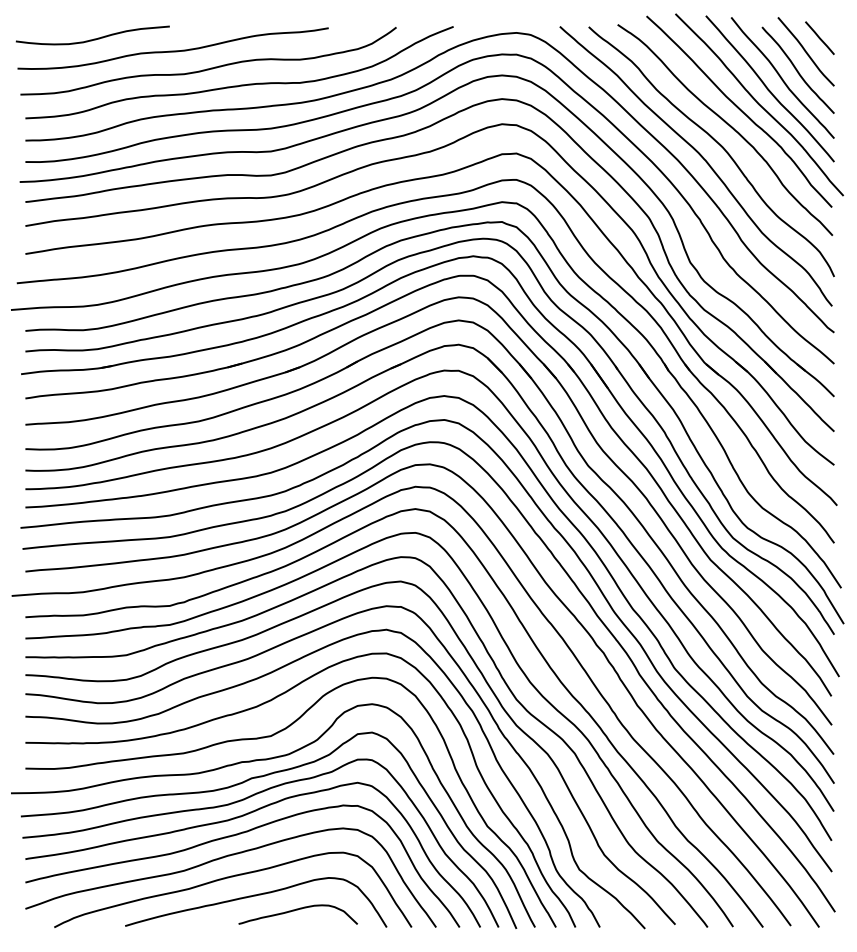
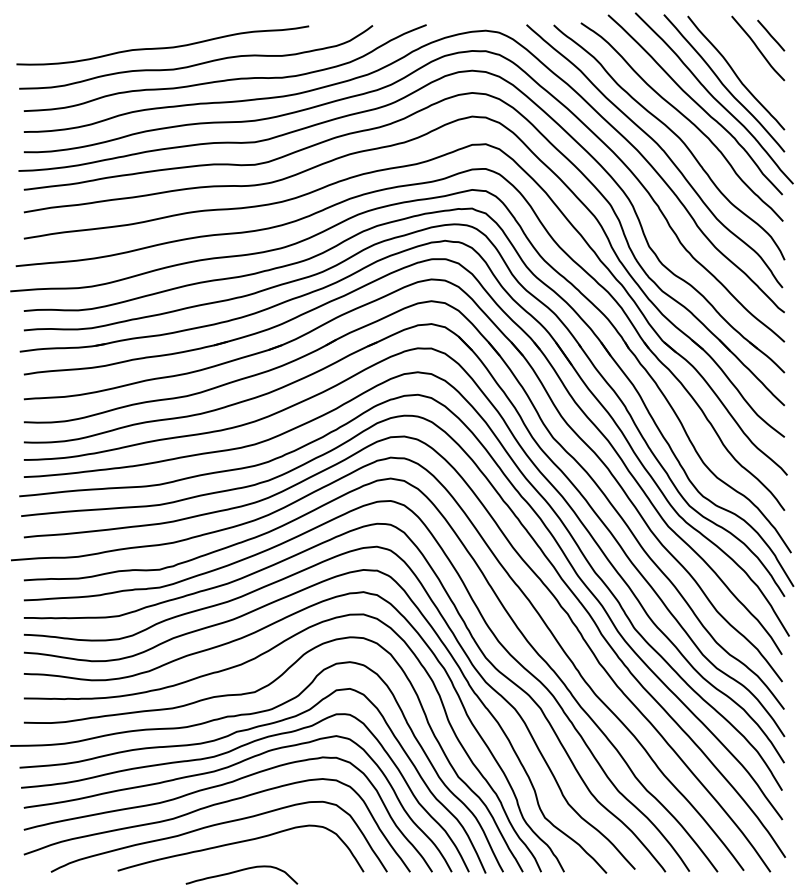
curve: (94, 38) -> (88, 35), removed
curve: (797, 69) -> (750, 65), removed
curve: (297, 910) -> (241, 871), moved

